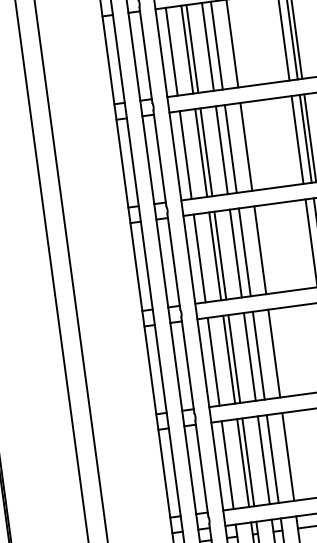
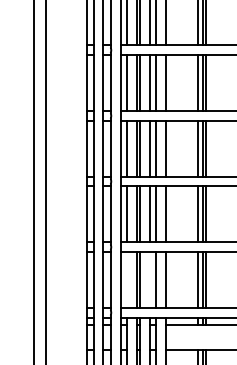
line: (264, 459) -> (150, 279), removed
line: (228, 464) -> (127, 279), removed

